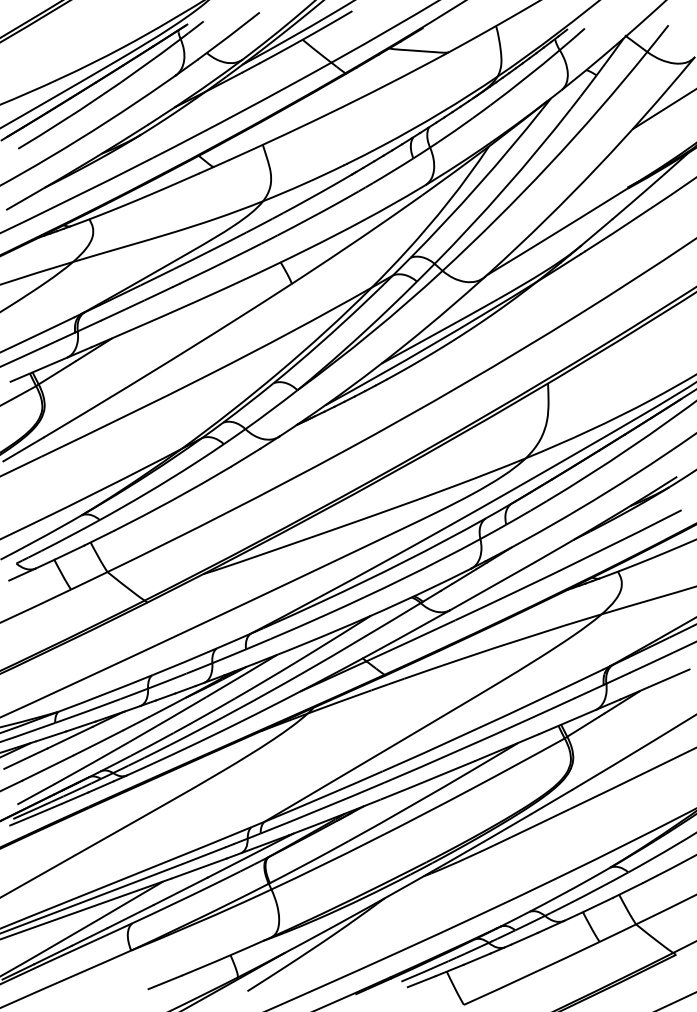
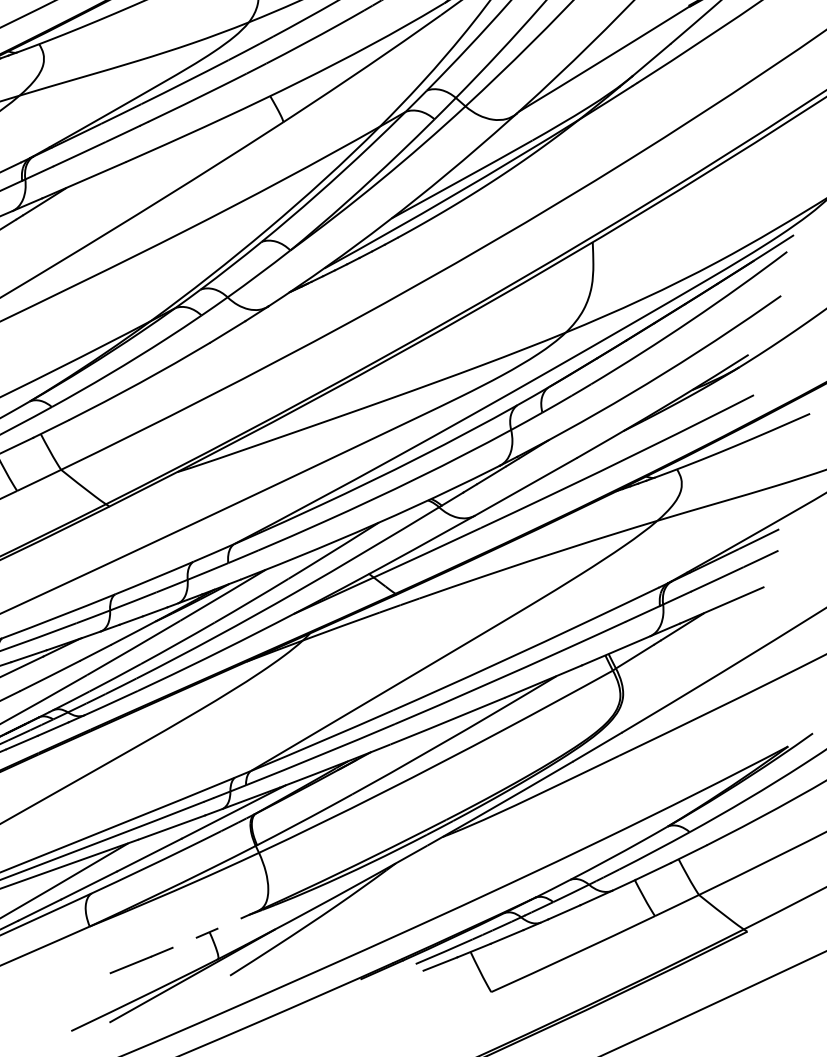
line: (227, 956) -> (205, 933), solid -> dashed

